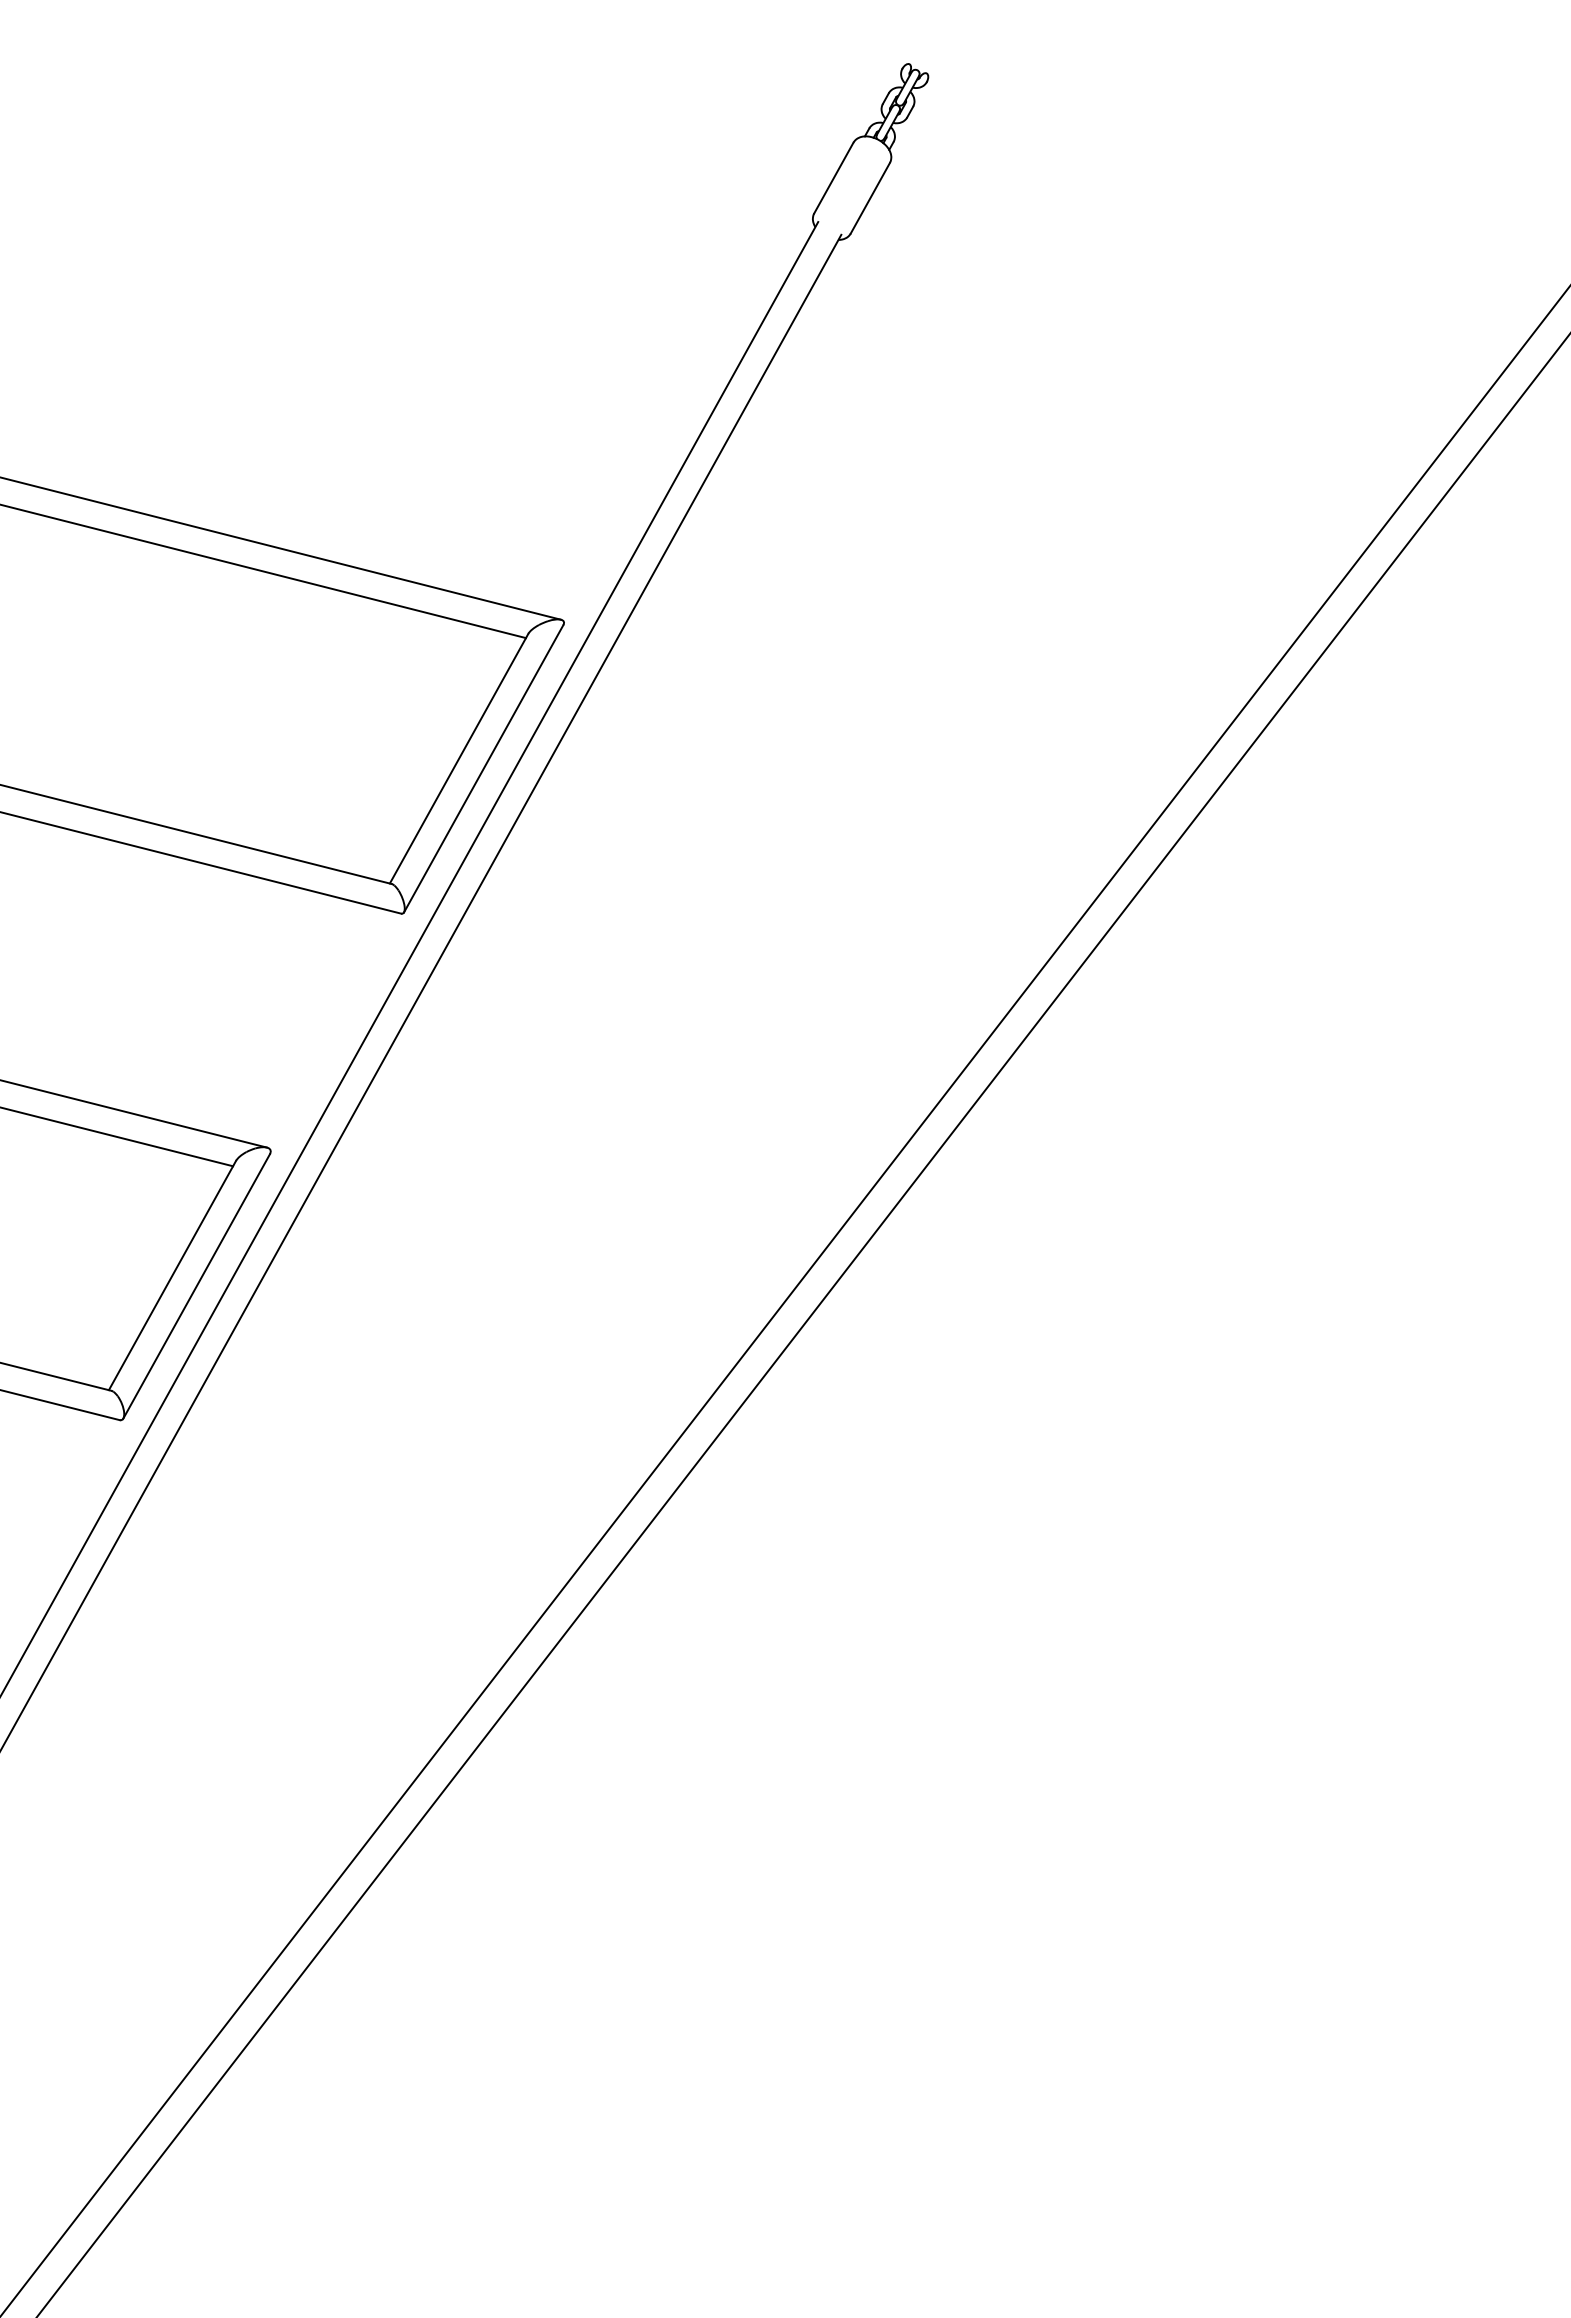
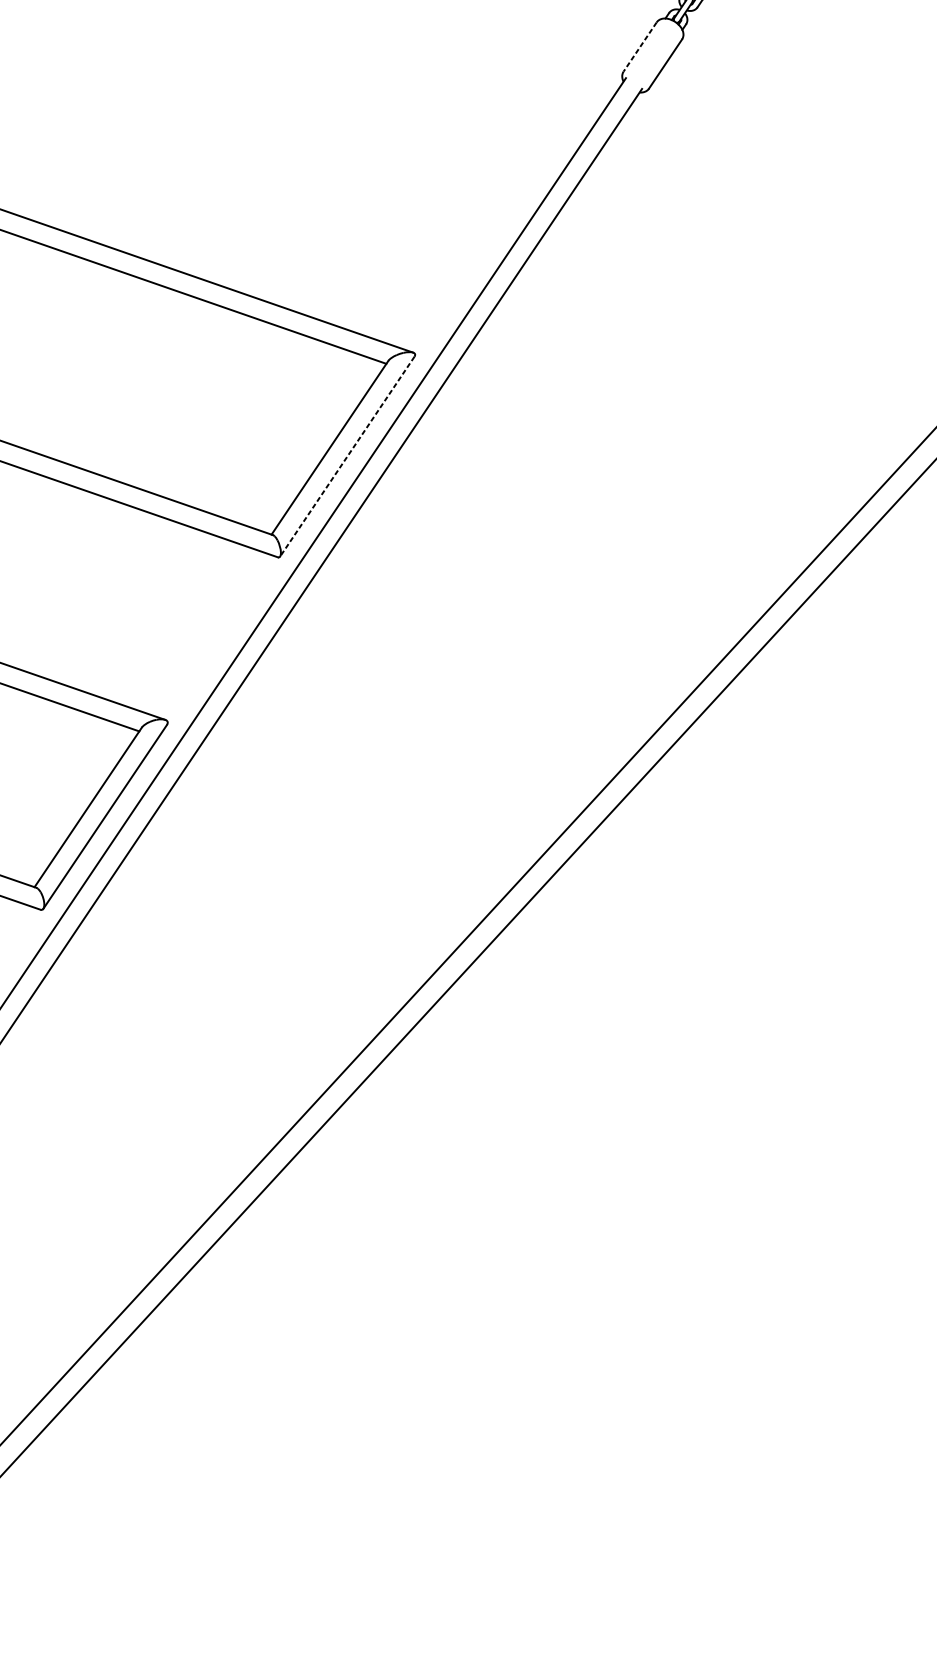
line: (833, 178) -> (639, 47), solid -> dashed
line: (483, 769) -> (347, 457), solid -> dashed

